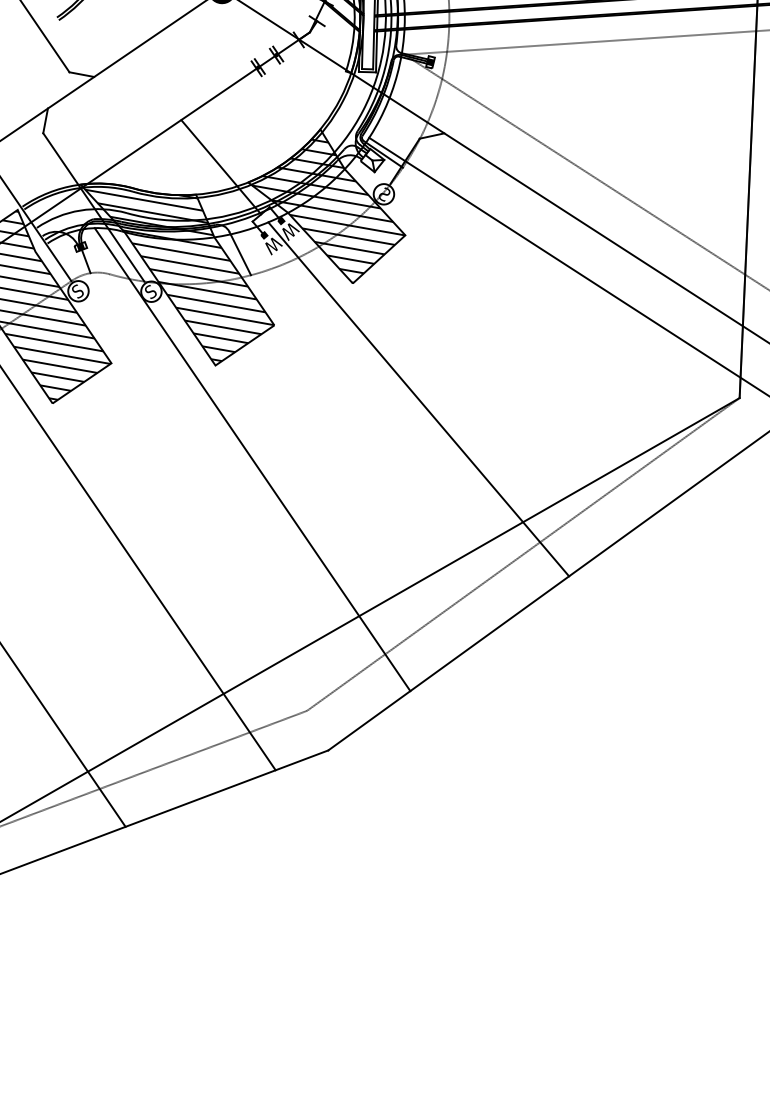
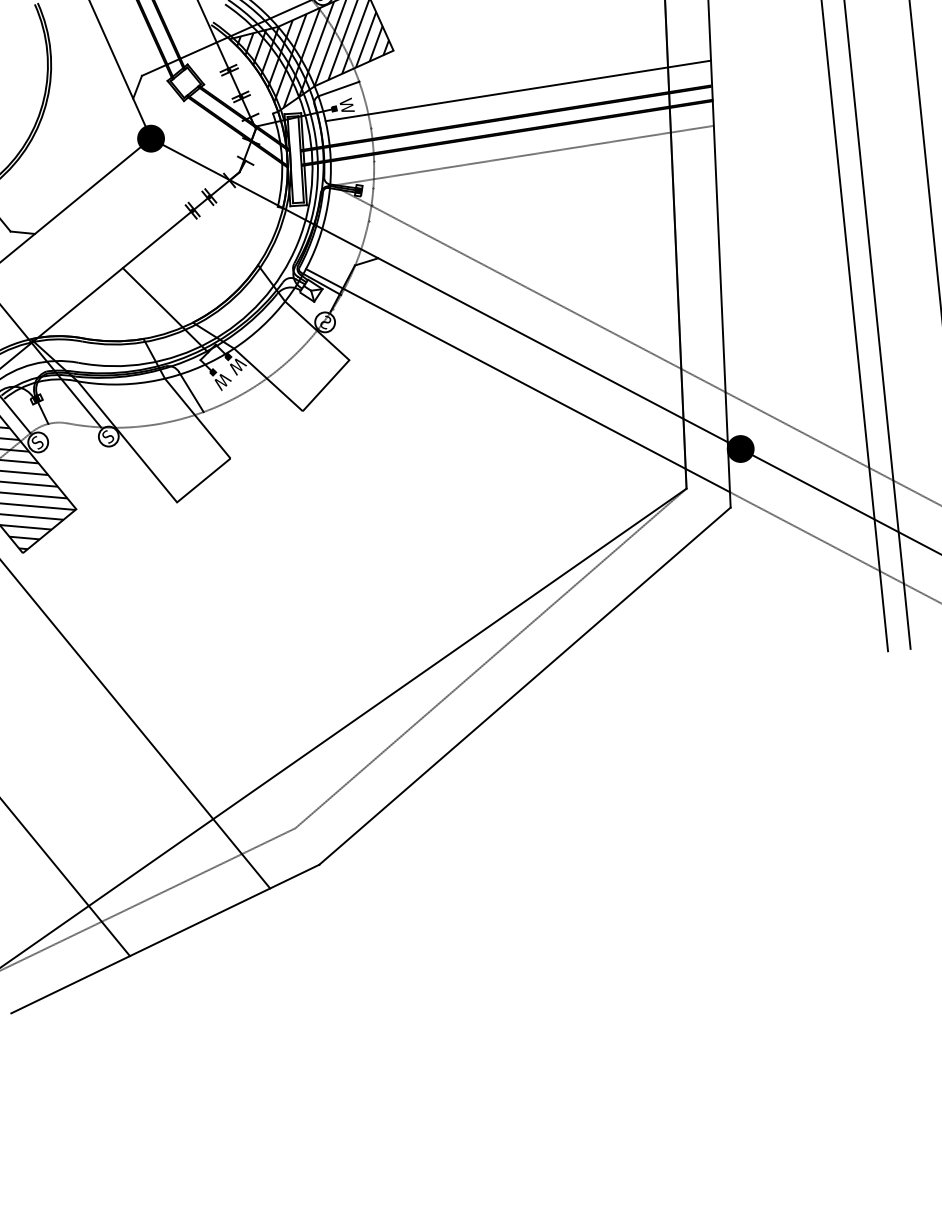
hatch: (329, 205) -> (273, 337), removed
hatch: (178, 275) -> (133, 418), removed
line: (418, 399) -> (376, 517), removed
line: (251, 459) -> (220, 590), removed

